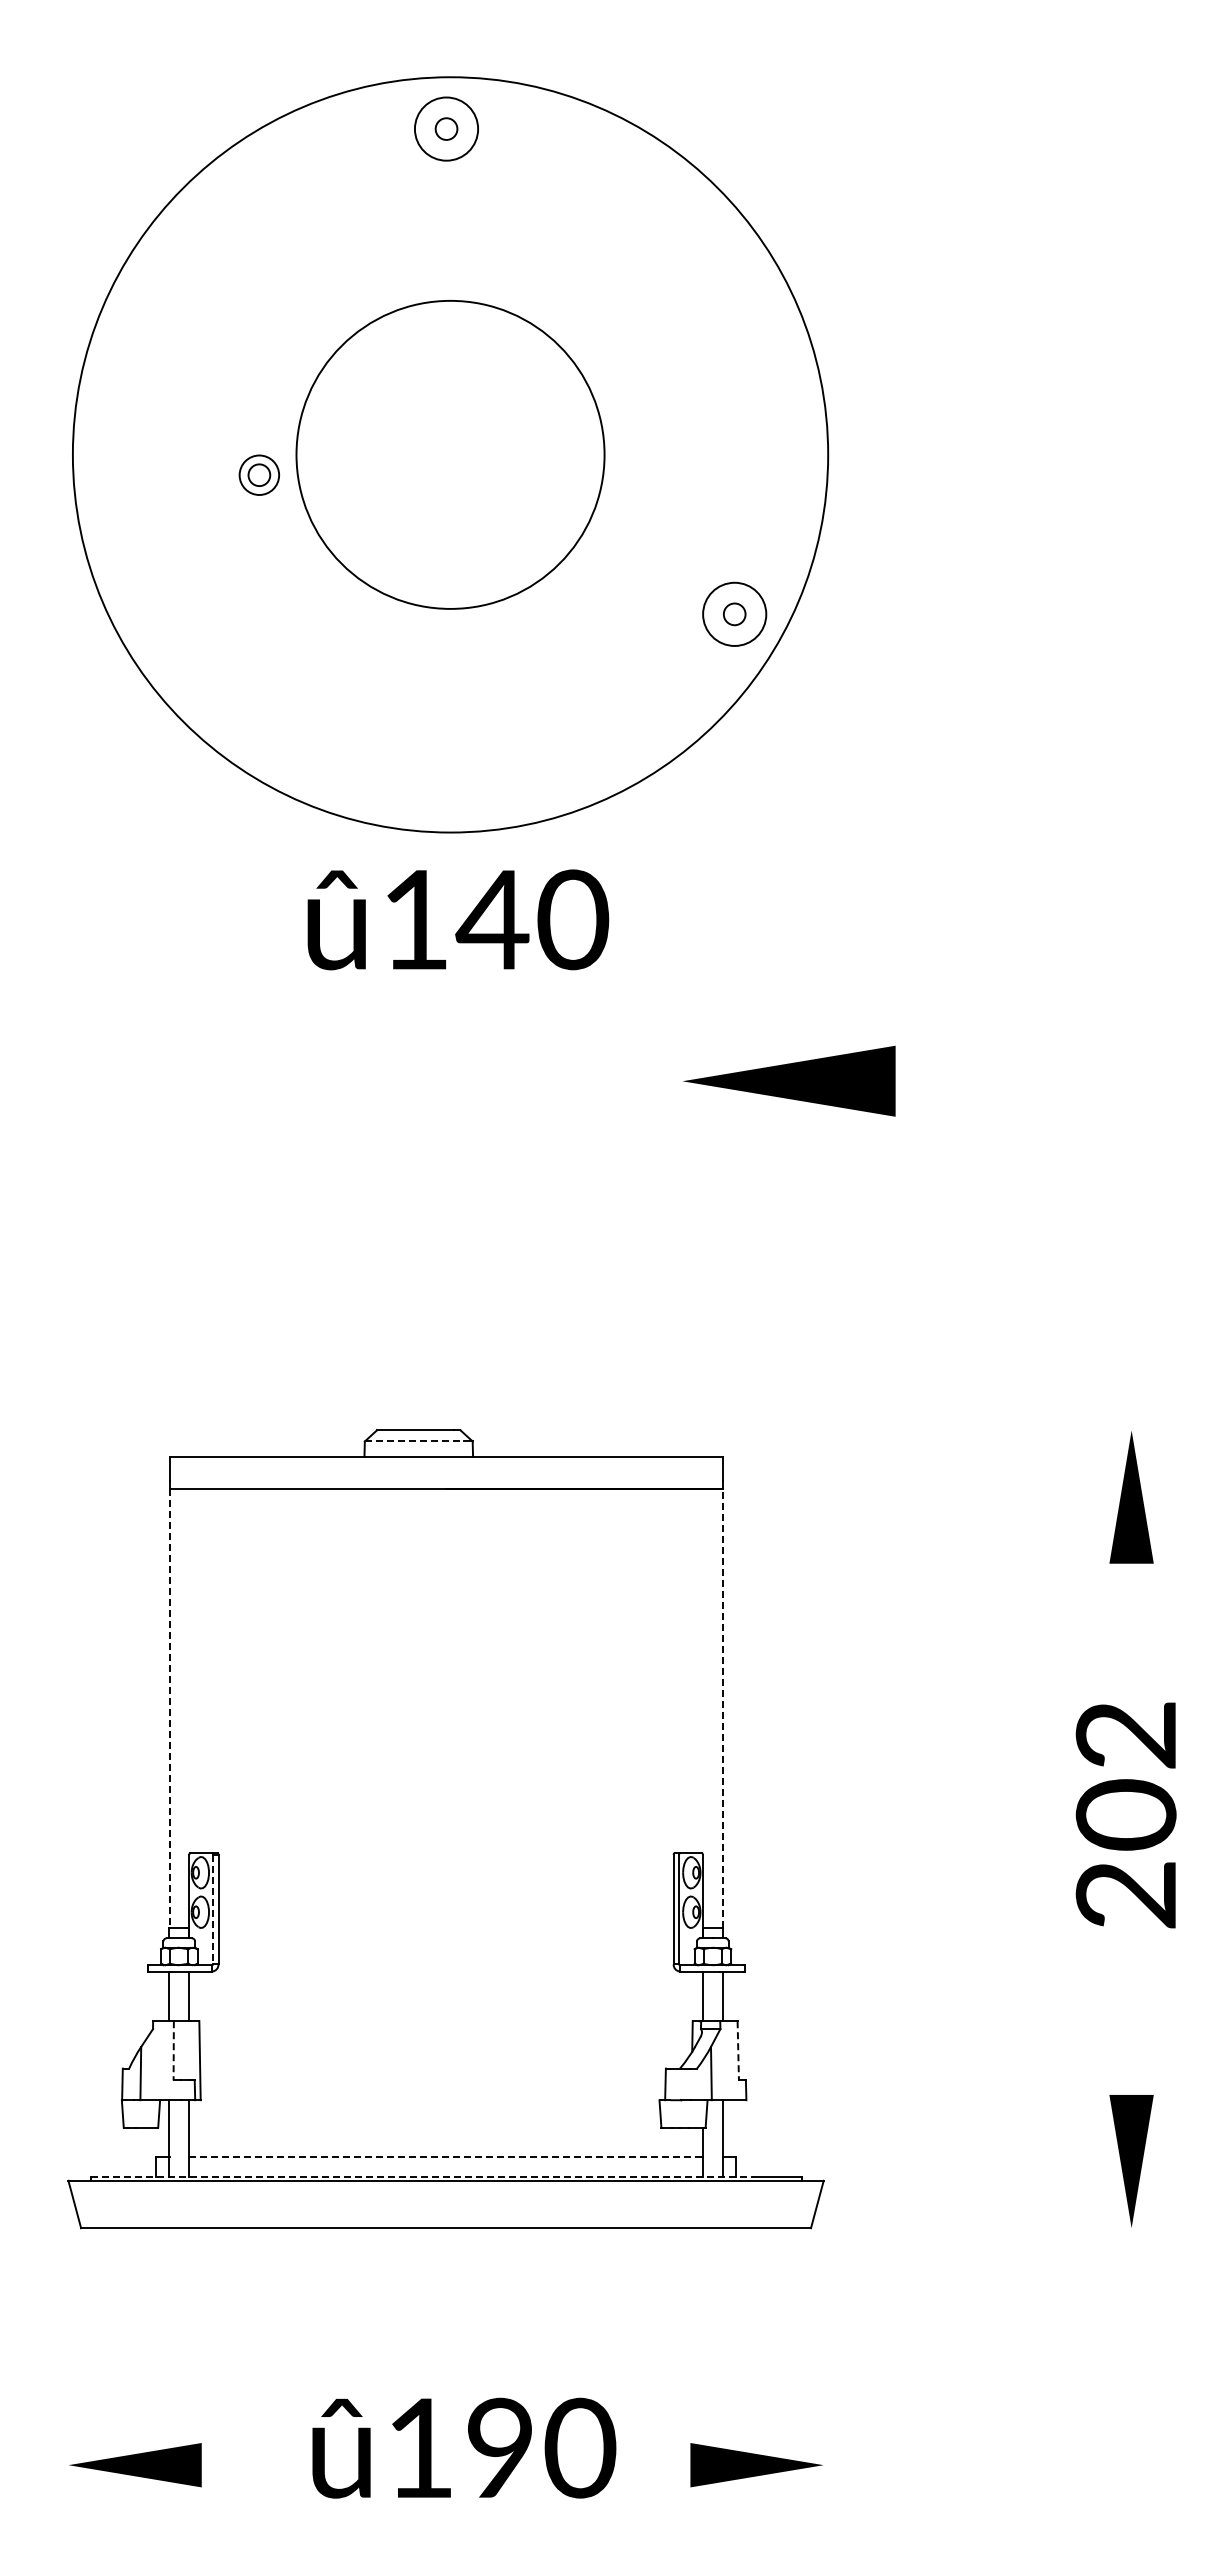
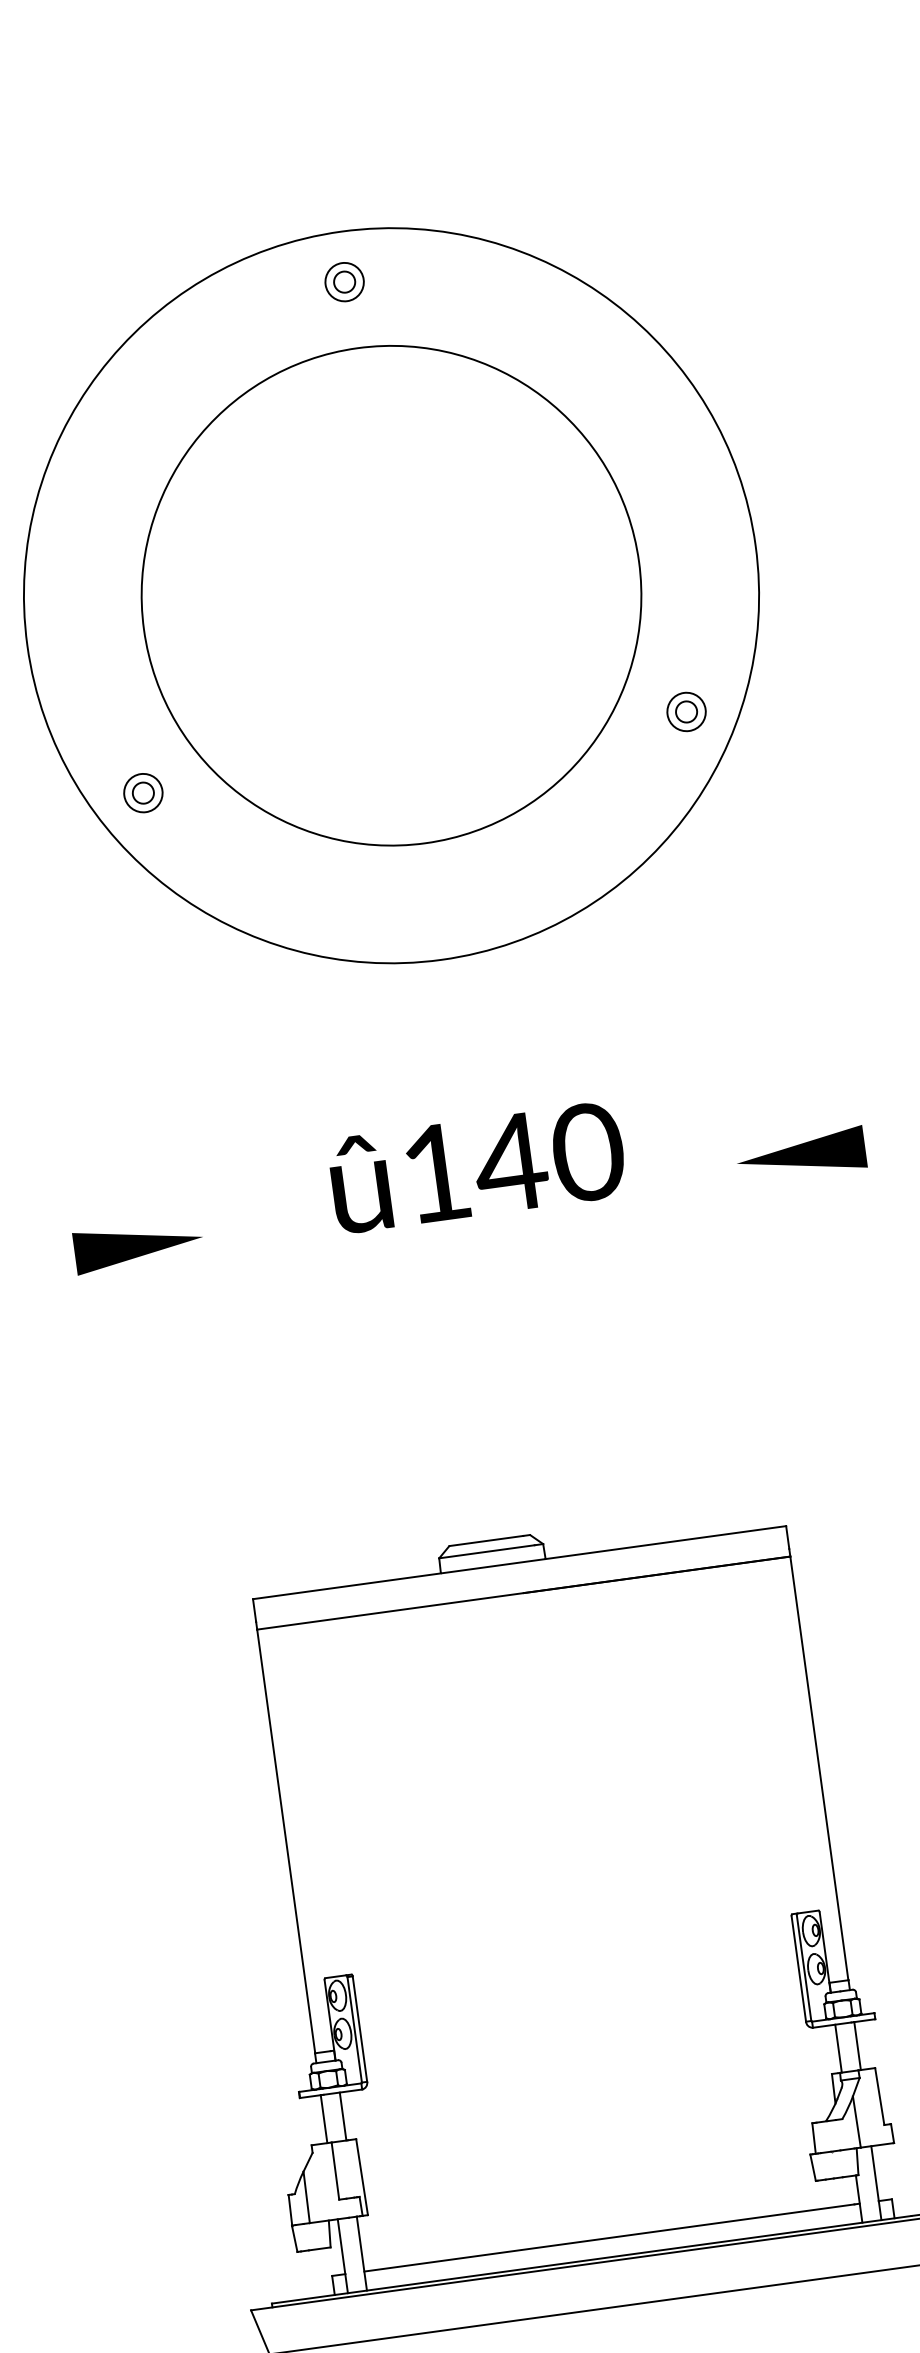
circle: (446, 128) -> (344, 281), size x0.62
circle: (450, 454) -> (391, 595), size x1.67
part: (258, 474) -> (142, 792), moved
circle: (734, 614) -> (686, 712), size x0.62
text: (458, 919) -> (477, 1167), moved
part: (102, 1081) -> (138, 1245), added
part: (789, 1081) -> (801, 1155), size x0.62
line: (414, 1441) -> (487, 1551), dashed -> solid
line: (169, 1708) -> (286, 1841), dashed -> solid
line: (722, 1708) -> (819, 1768), dashed -> solid
line: (213, 1909) -> (355, 2029), dashed -> solid
line: (173, 2050) -> (335, 2170), dashed -> solid
line: (738, 2050) -> (879, 2096), dashed -> solid
line: (443, 2157) -> (609, 2238), dashed -> solid
line: (422, 2176) -> (591, 2259), dashed -> solid

